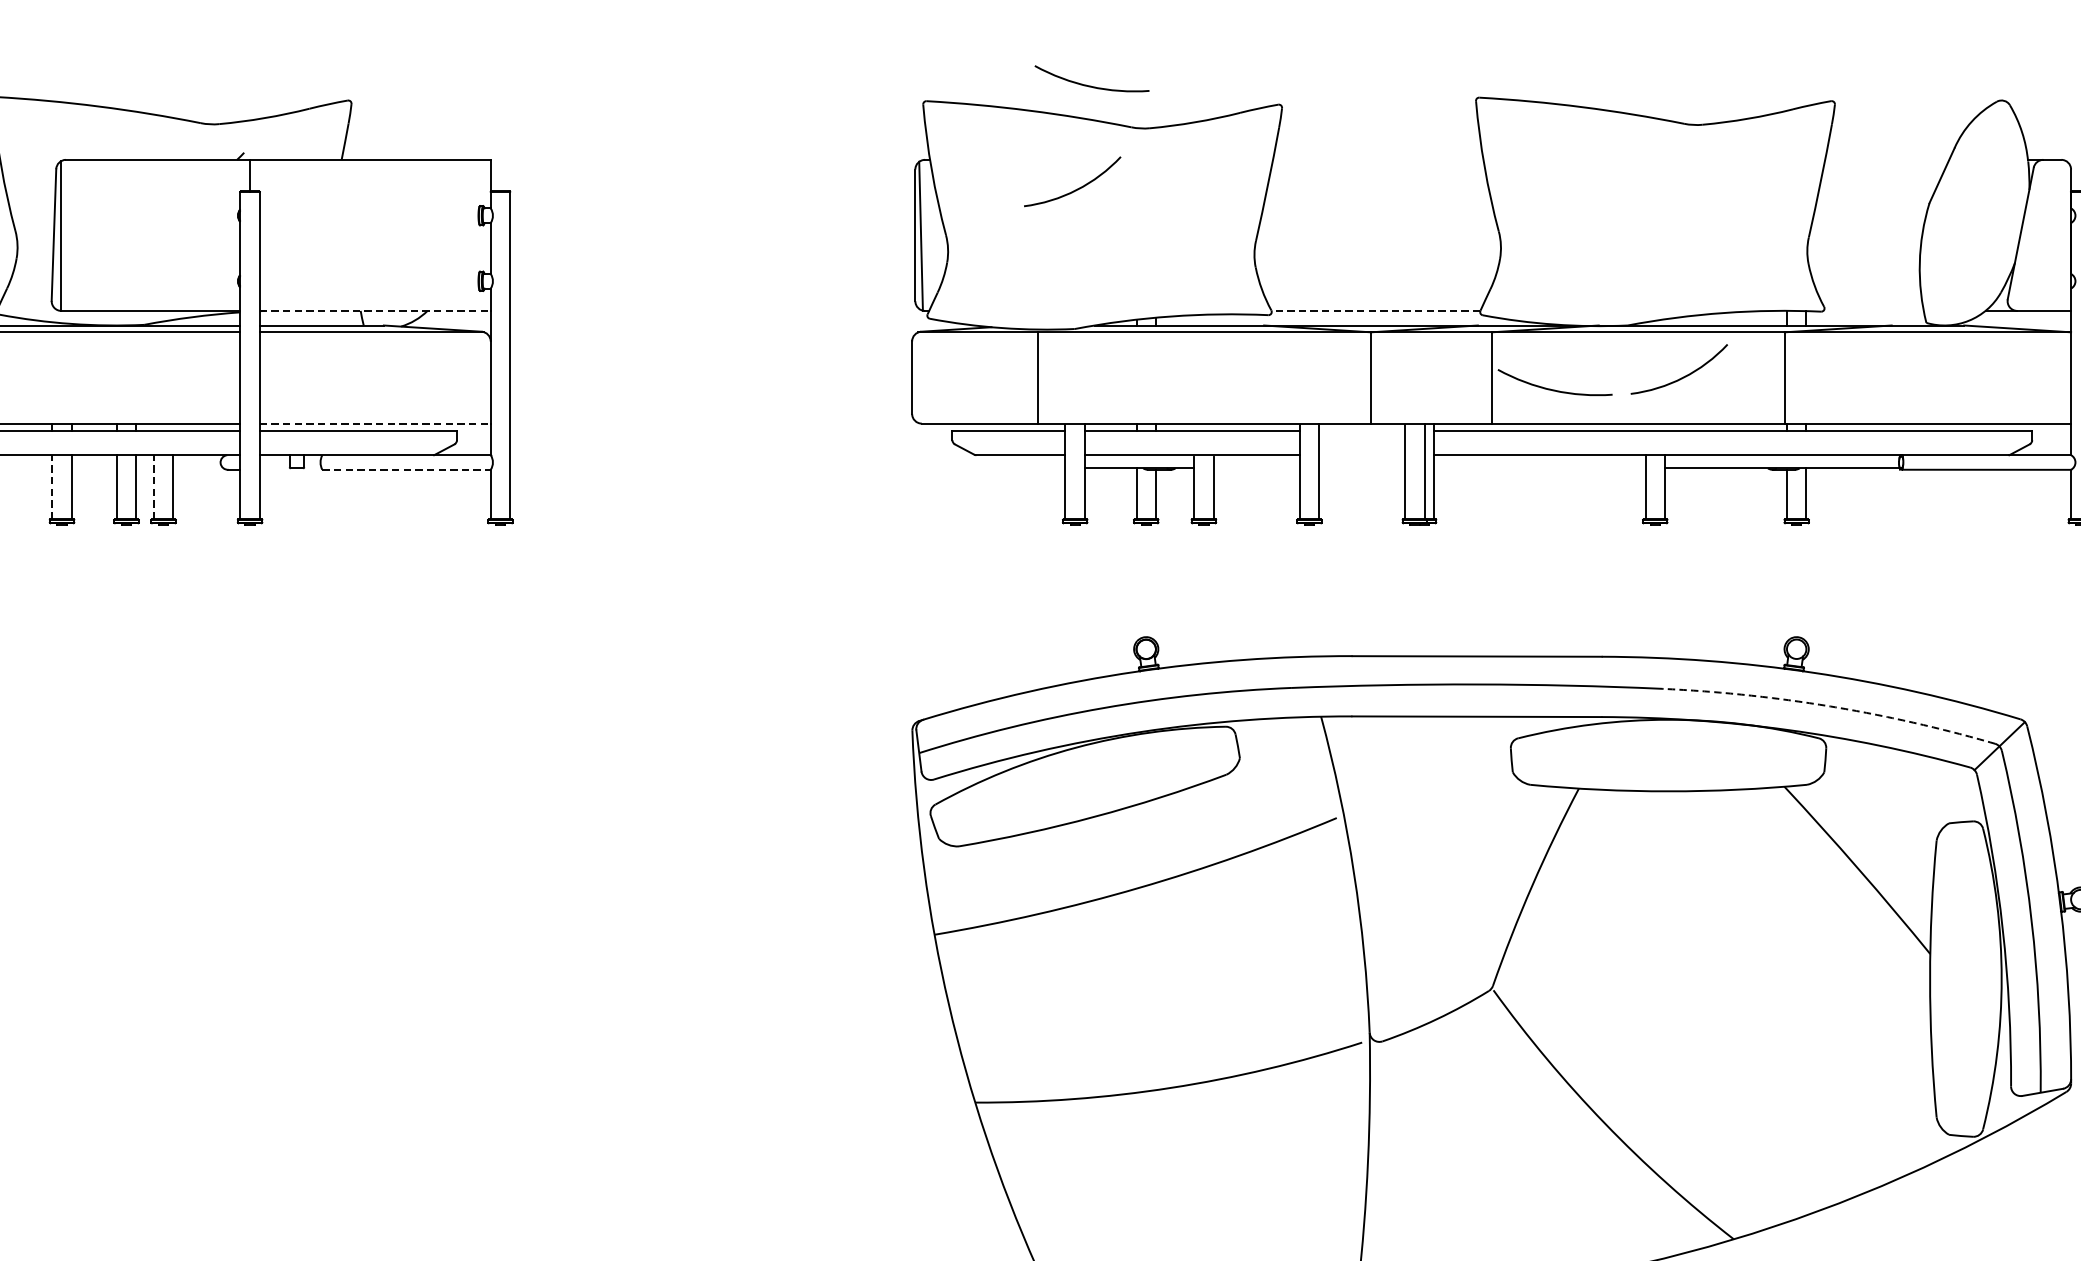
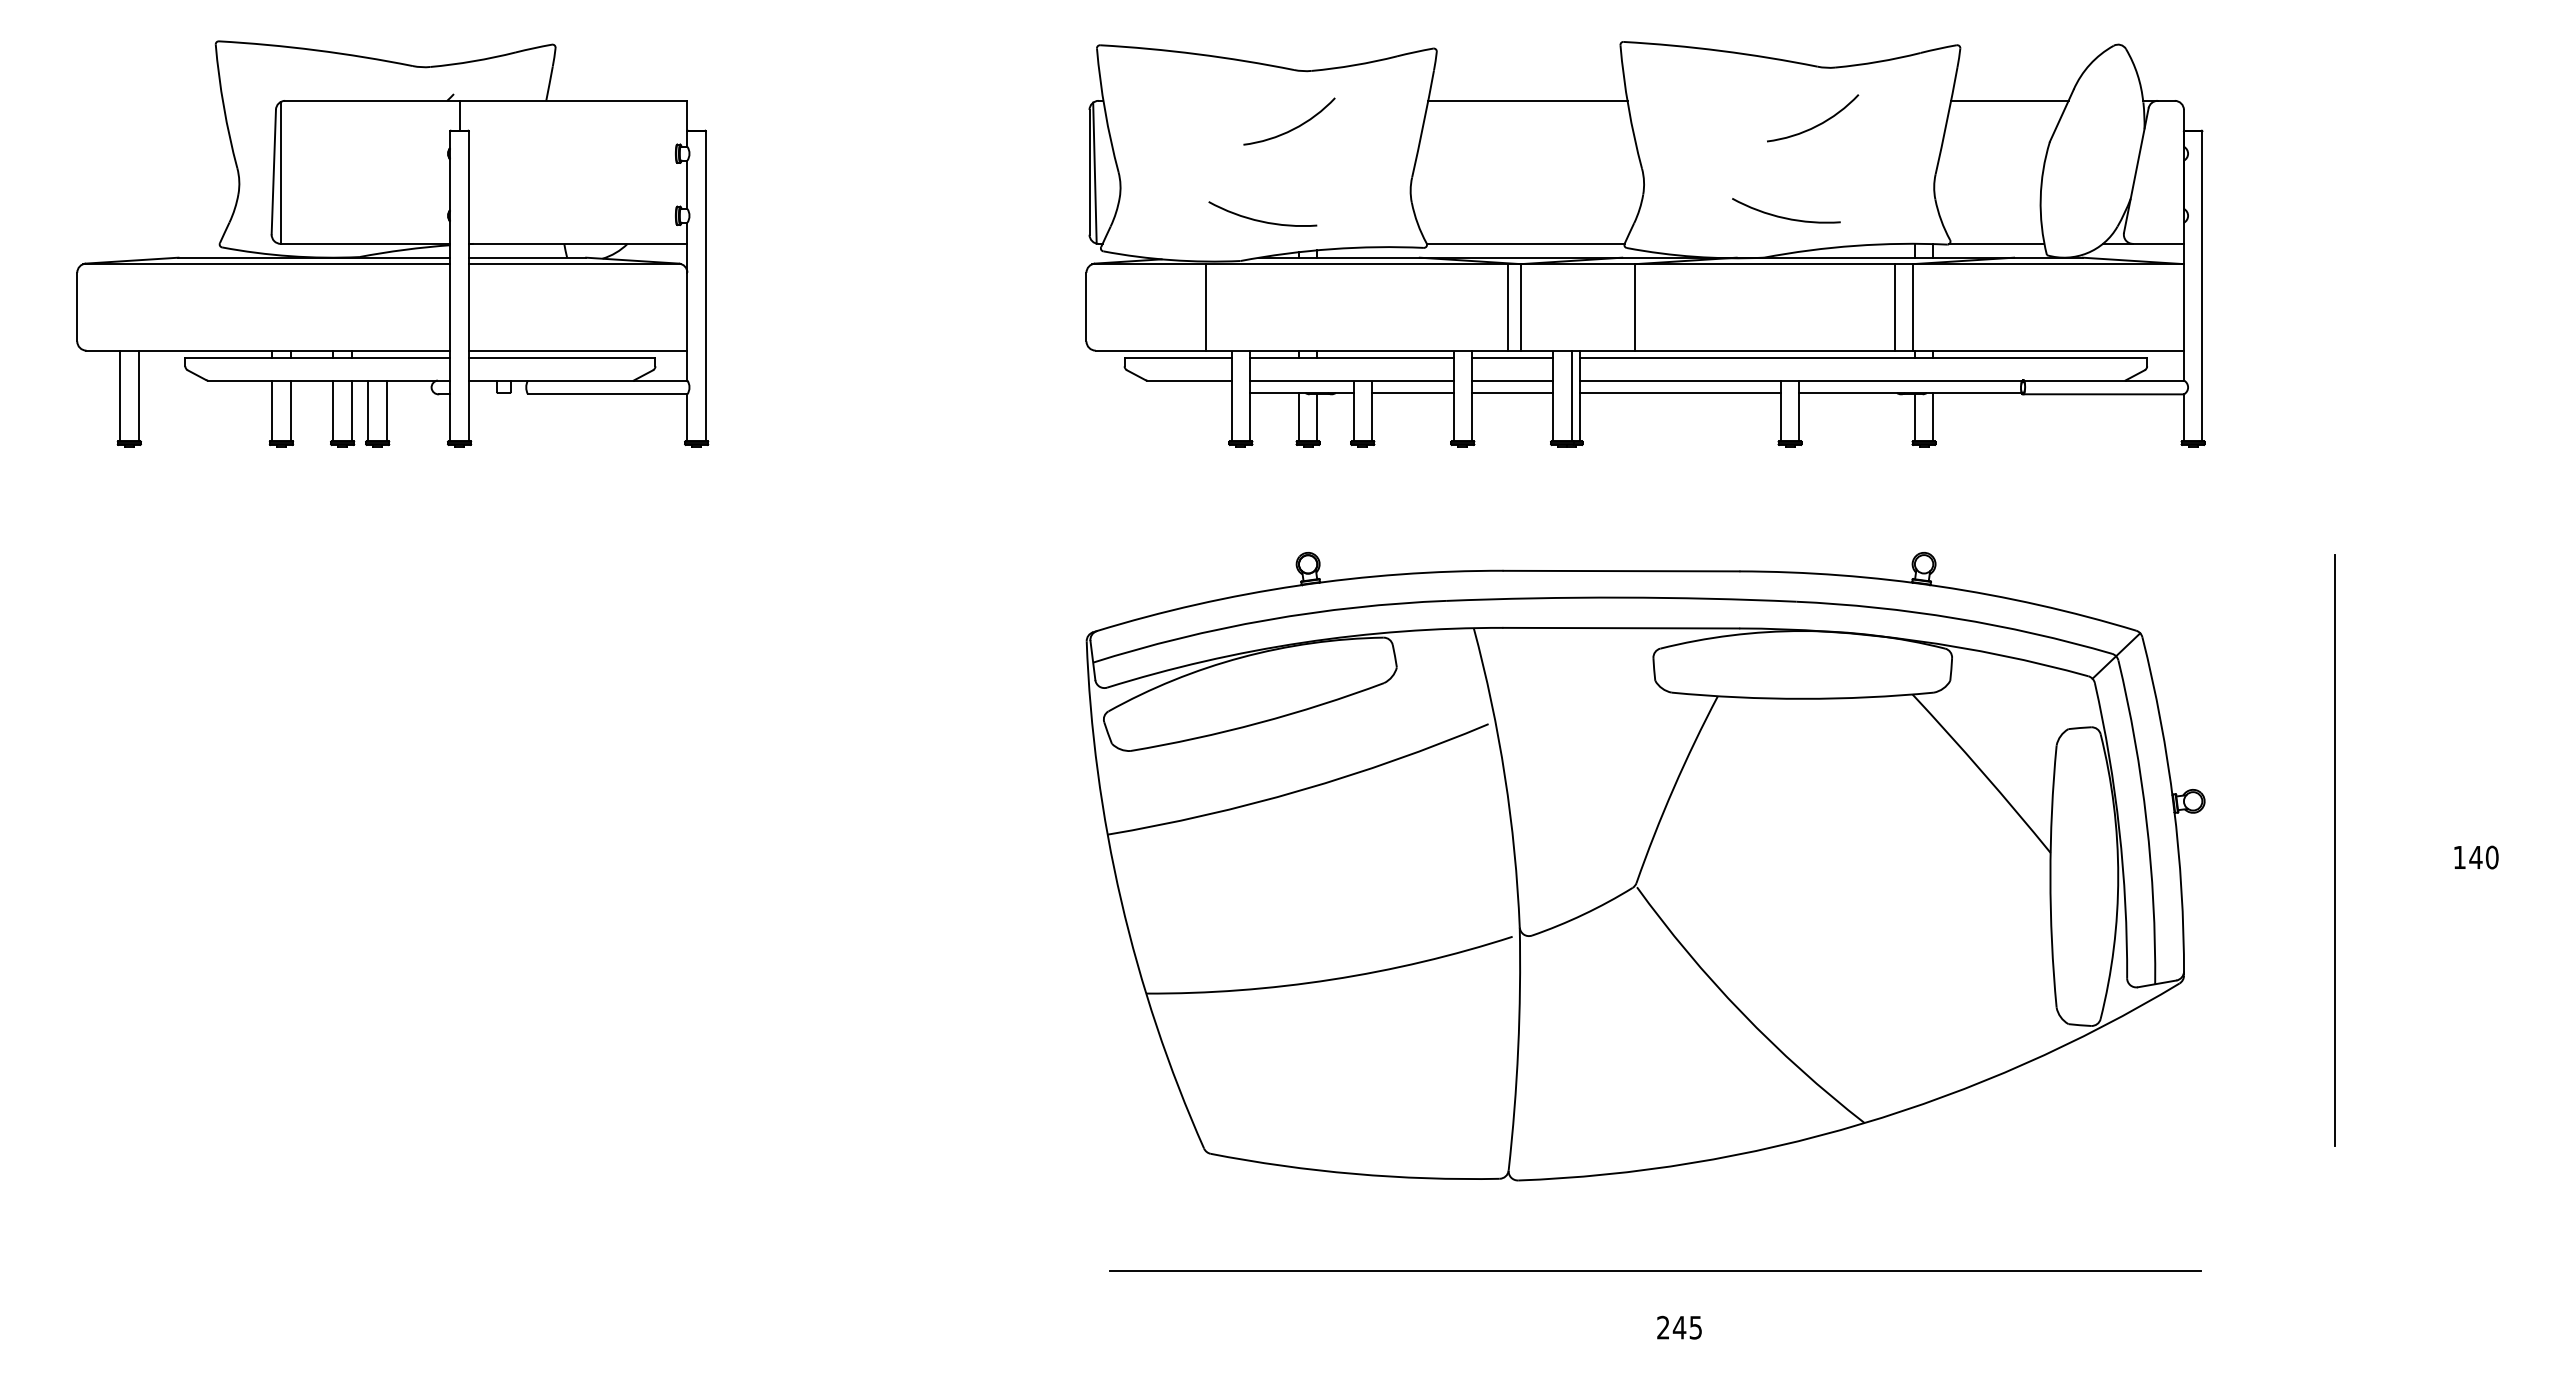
arc: (1091, 85) -> (1262, 220), moved
line: (1377, 159) -> (1527, 100), added
line: (1886, 159) -> (2009, 100), added
arc: (1075, 189) -> (1292, 128), moved
line: (375, 310) -> (578, 243), dashed -> solid
line: (1375, 310) -> (1525, 243), dashed -> solid
line: (1873, 310) -> (1996, 243), added
arc: (1684, 375) -> (1817, 124), moved
line: (1356, 378) -> (1507, 307), added
line: (1765, 378) -> (1894, 307), added
arc: (1552, 388) -> (1783, 216), moved
line: (375, 423) -> (578, 350), dashed -> solid
line: (1362, 430) -> (1512, 357), added
line: (1362, 455) -> (1512, 380), added
line: (1256, 467) -> (1412, 392), added
line: (1362, 467) -> (1512, 392), added
line: (1539, 467) -> (1680, 392), added
line: (406, 469) -> (607, 394), dashed -> solid
line: (52, 486) -> (272, 410), dashed -> solid
line: (153, 486) -> (368, 410), dashed -> solid
arc: (1829, 706) -> (1955, 618), dashed -> solid

